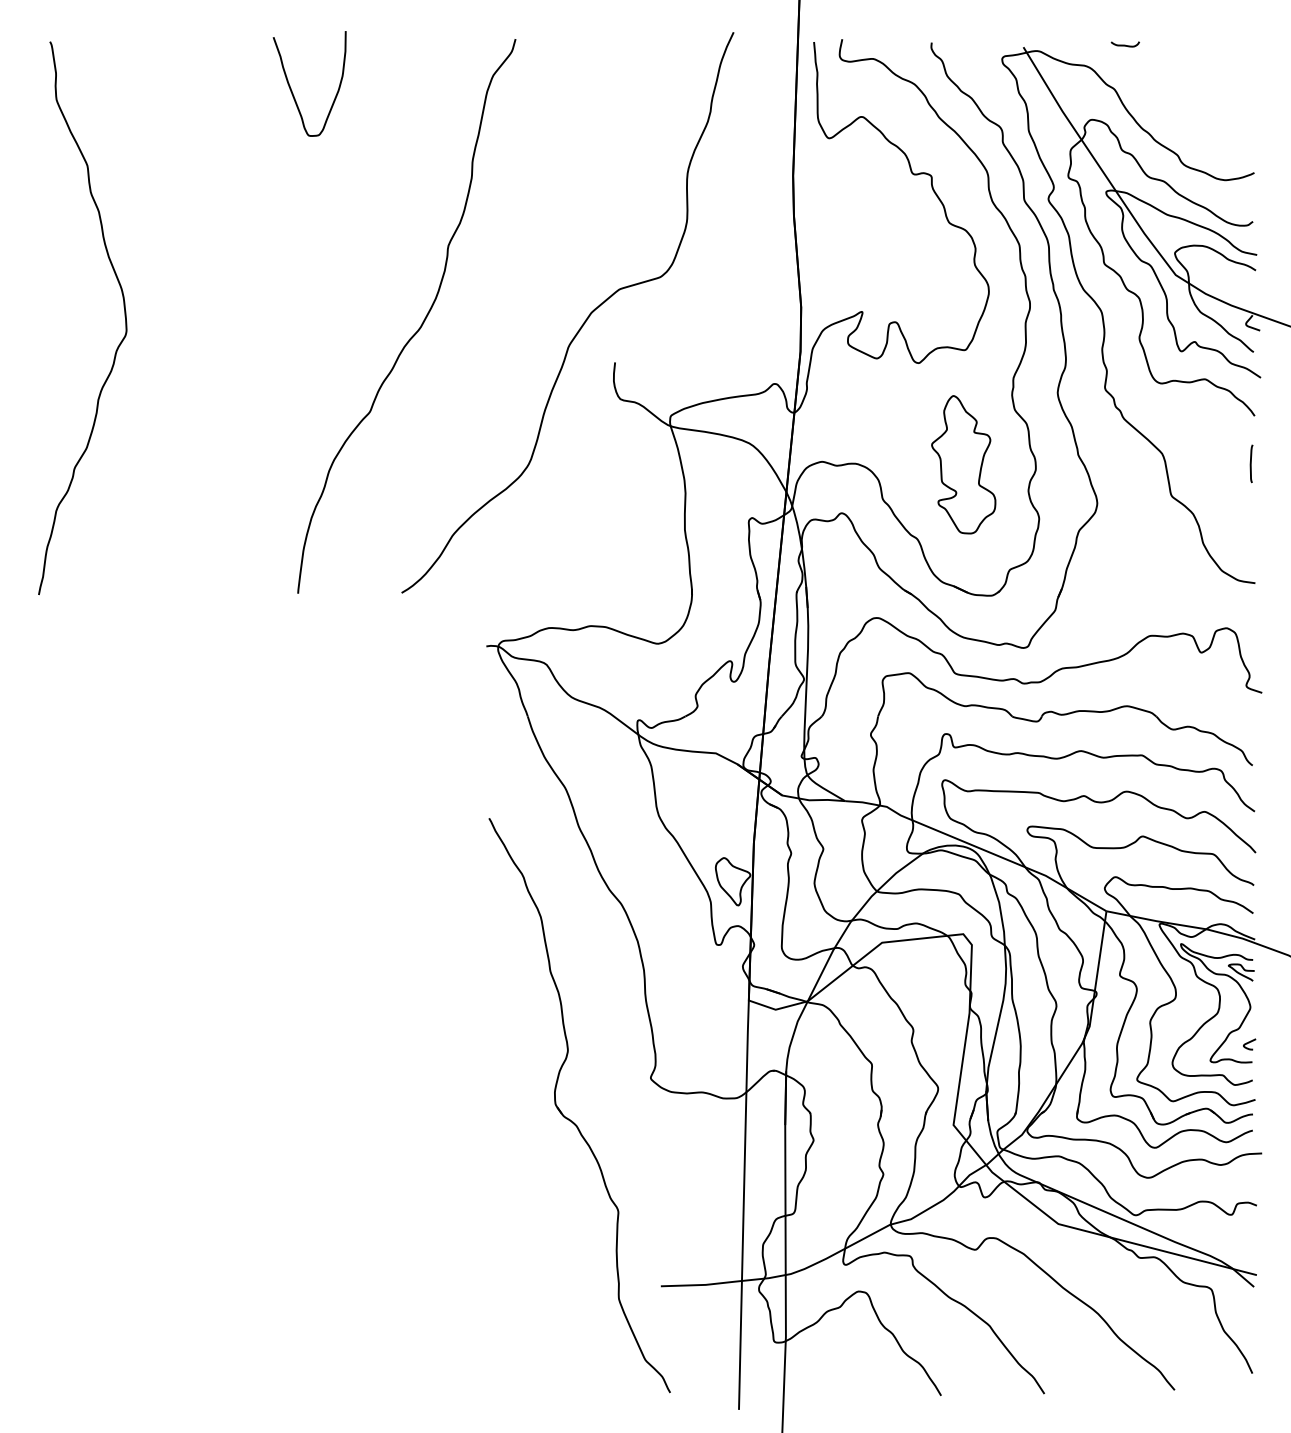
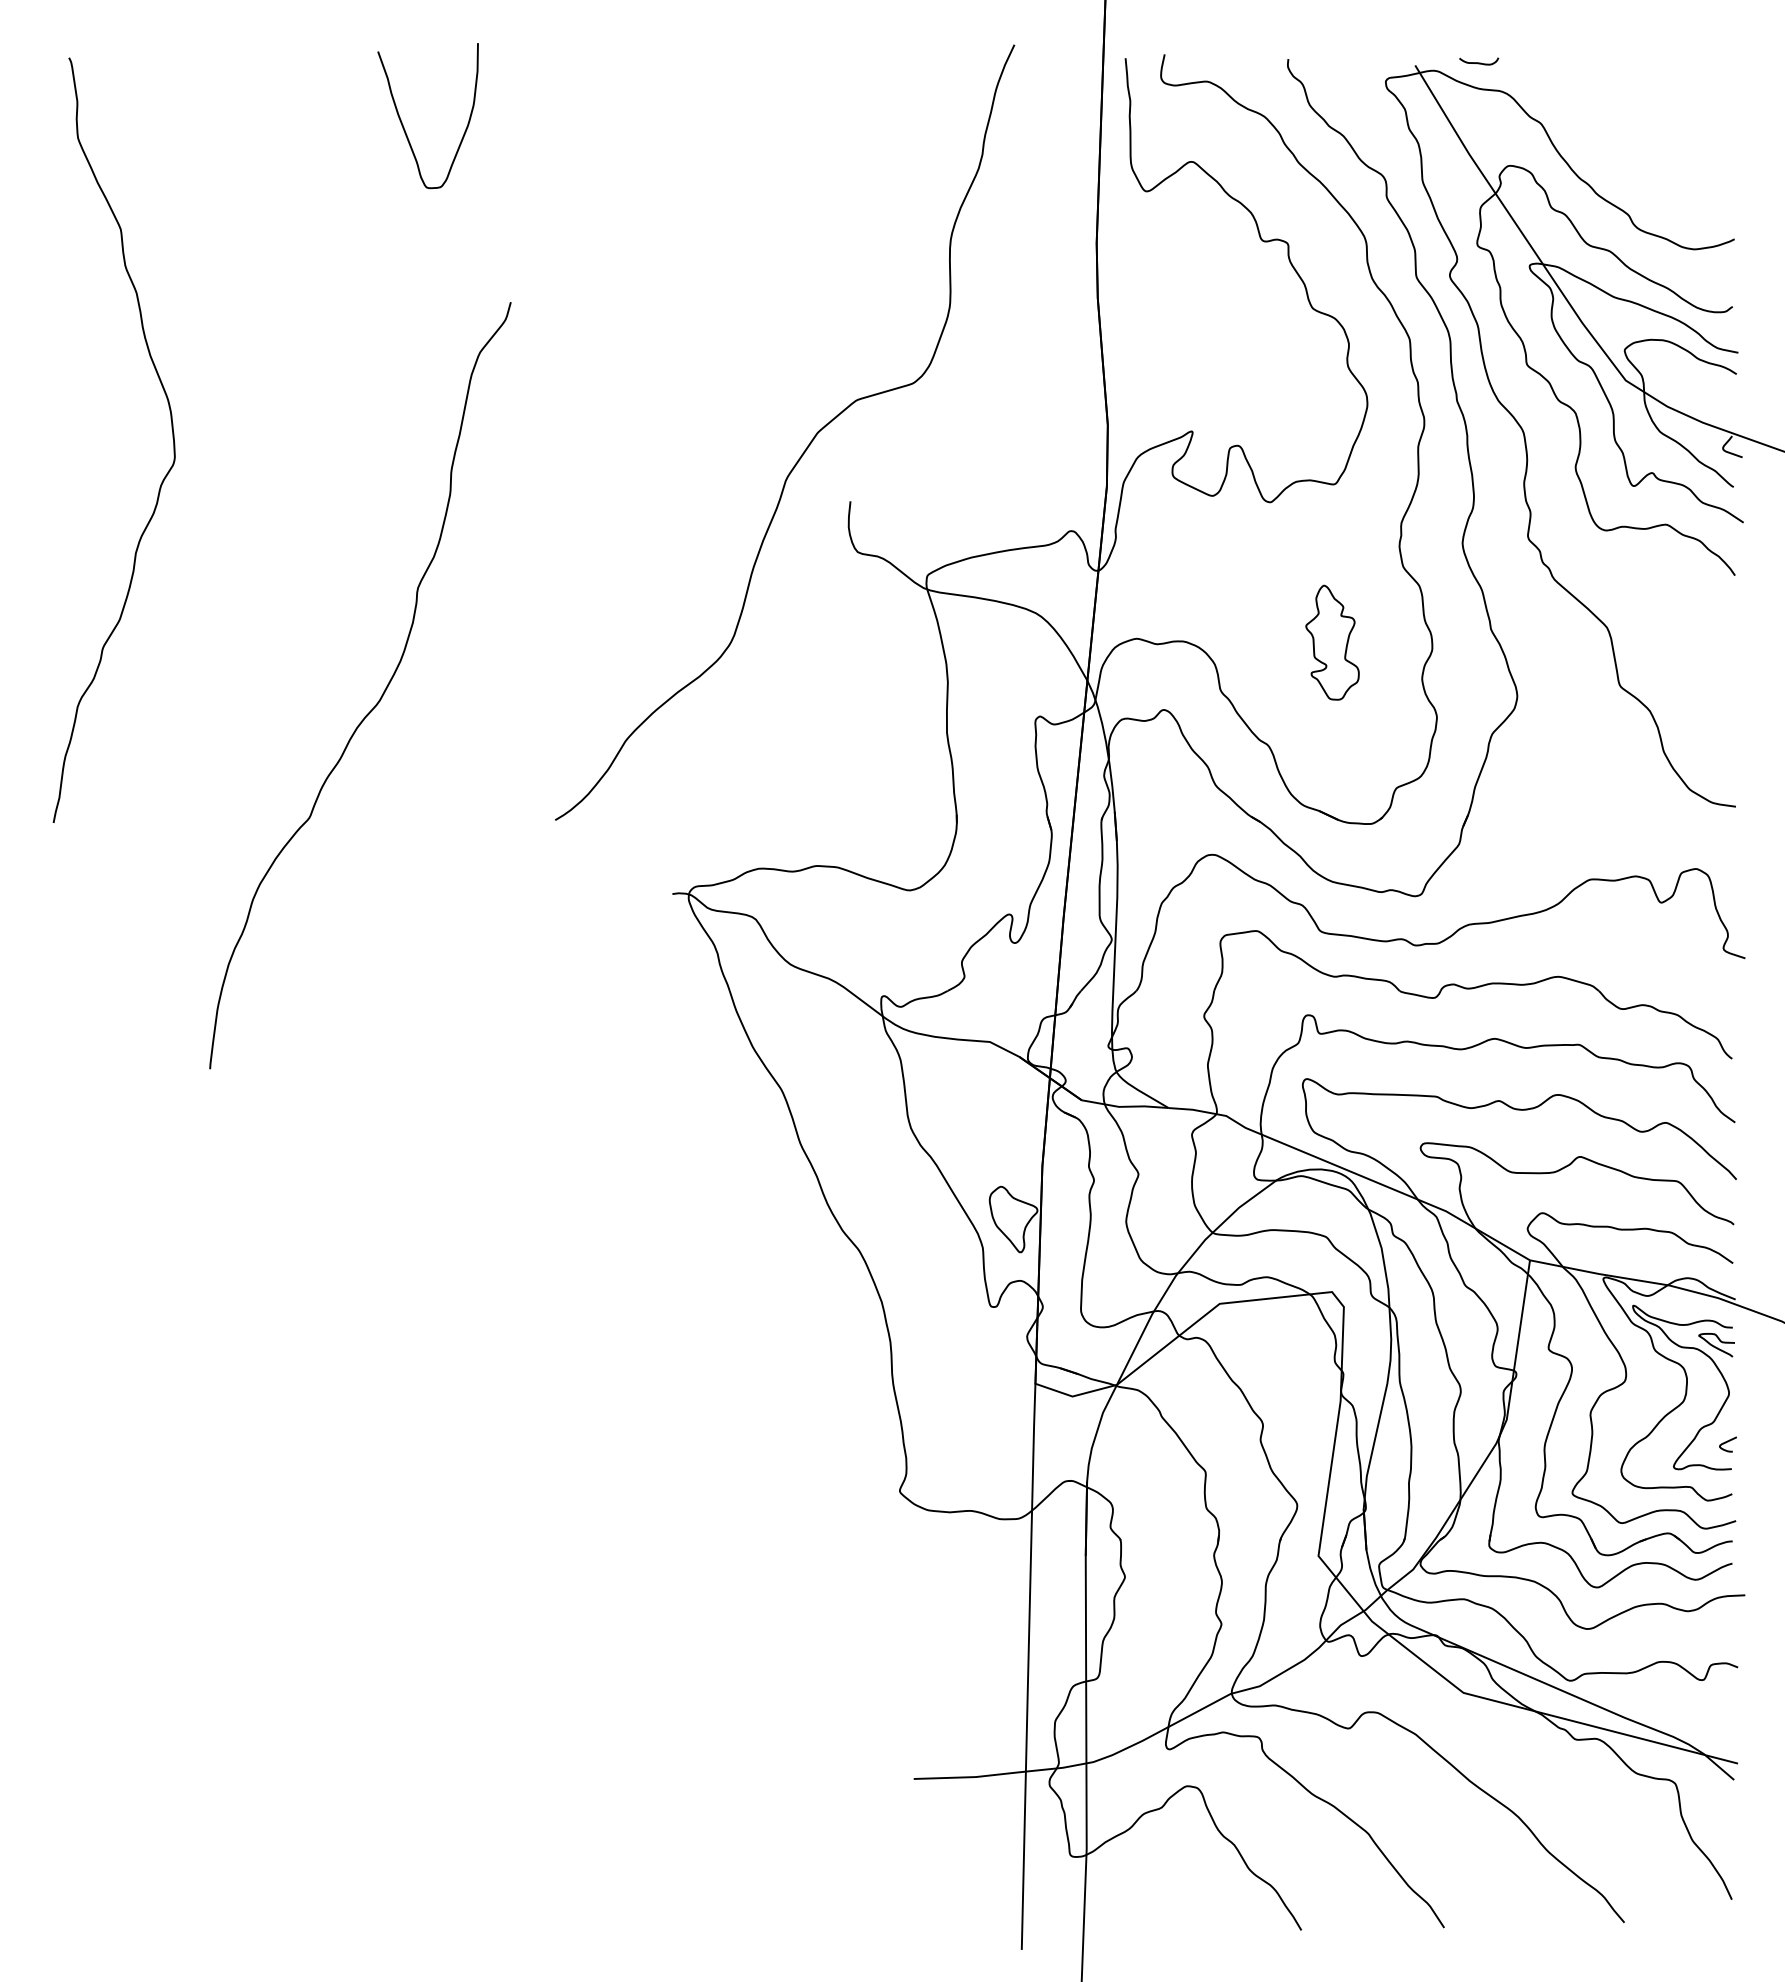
curve: (1125, 45) -> (1479, 62), moved
curve: (420, 325) -> (379, 698), moved
curve: (1251, 463) -> (1730, 641), removed
part: (963, 464) -> (1332, 642), size x0.6
part: (569, 1118) -> (787, 1547), removed

